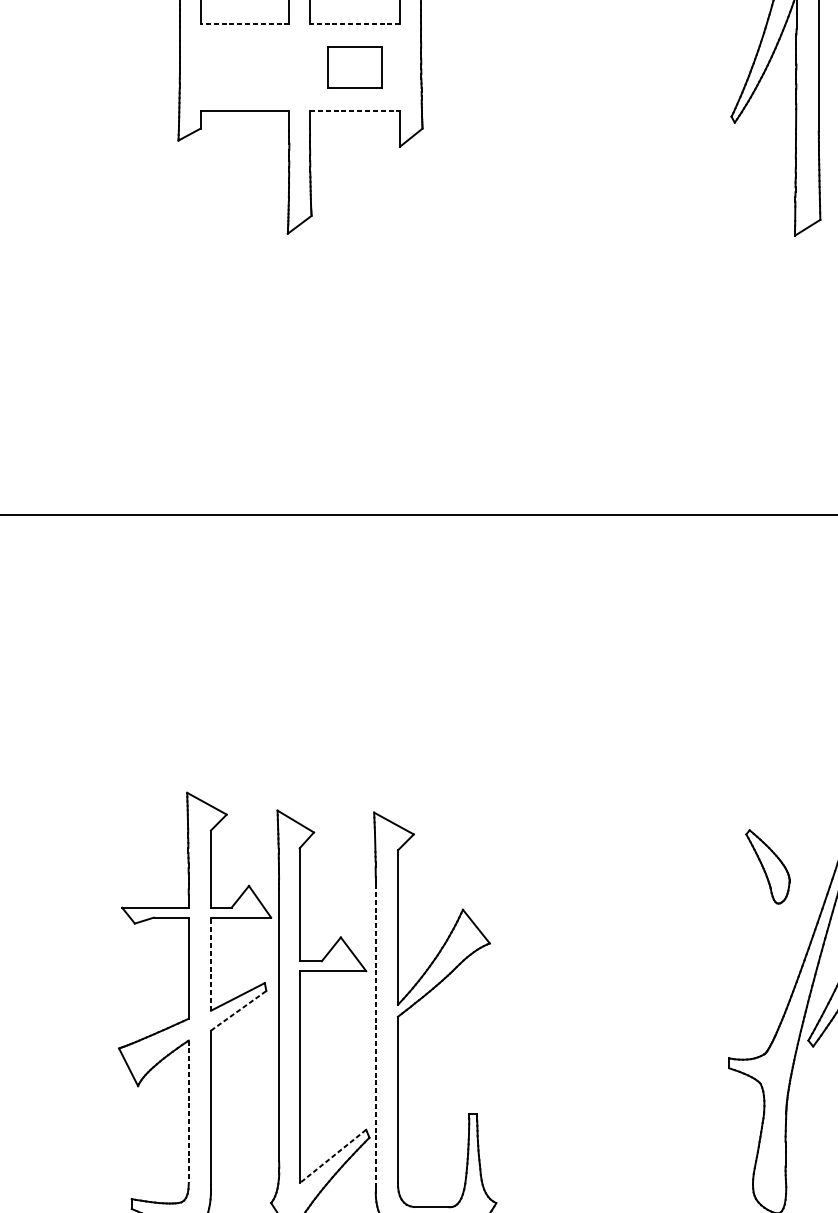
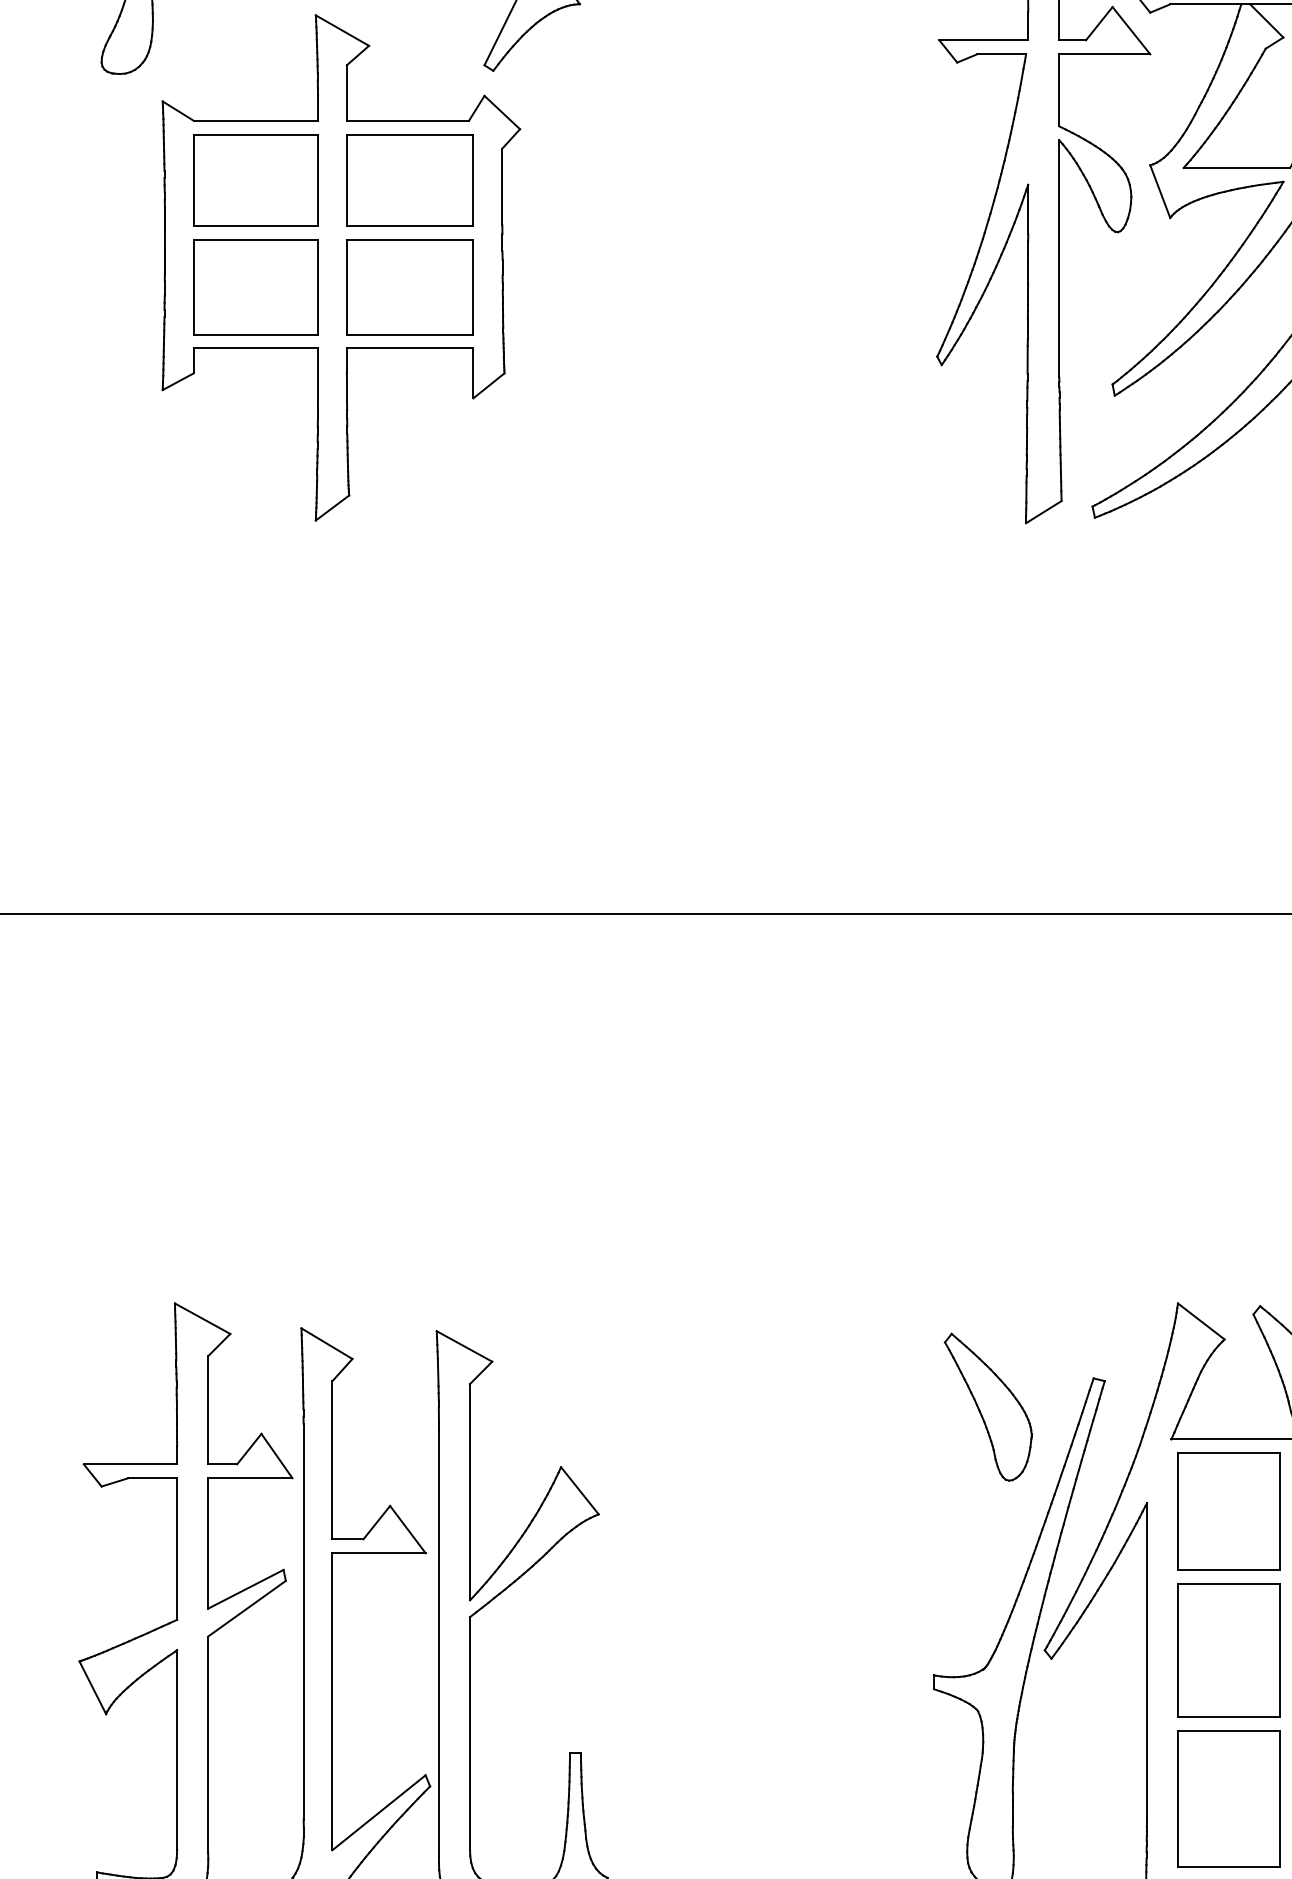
line: (244, 23) -> (255, 226), dashed -> solid
line: (354, 23) -> (409, 226), dashed -> solid
part: (244, 67) -> (255, 287), added
part: (354, 67) -> (409, 287), size x1.67
line: (355, 110) -> (410, 348), dashed -> solid
part: (767, 866) -> (987, 1406), size x1.43
line: (211, 963) -> (208, 1542), dashed -> solid
line: (238, 1010) -> (246, 1608), dashed -> solid
line: (375, 1035) -> (438, 1643), dashed -> solid
line: (189, 1112) -> (177, 1750), dashed -> solid
line: (333, 1156) -> (379, 1812), dashed -> solid

